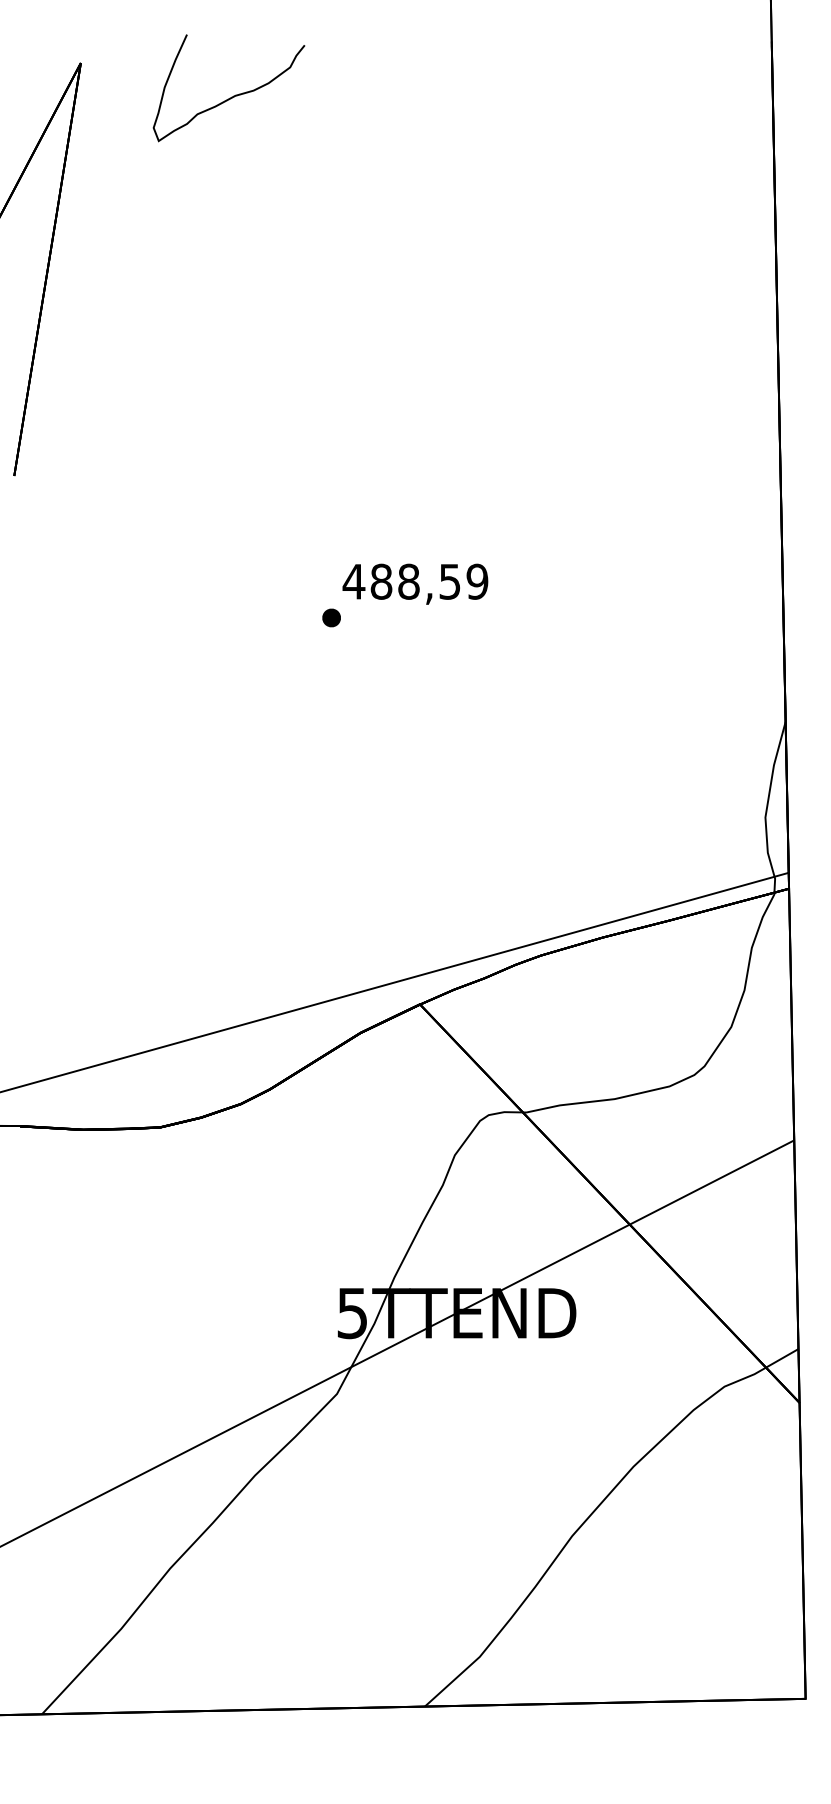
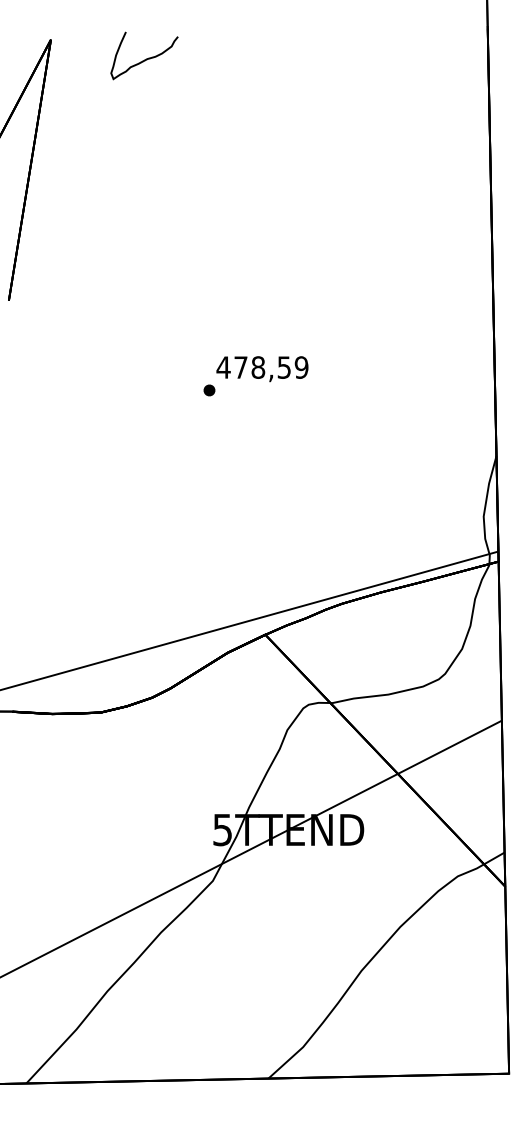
part: (228, 88) -> (144, 55), size x0.7
text: (380, 581) -> (240, 367), 488,59 -> 478,59

